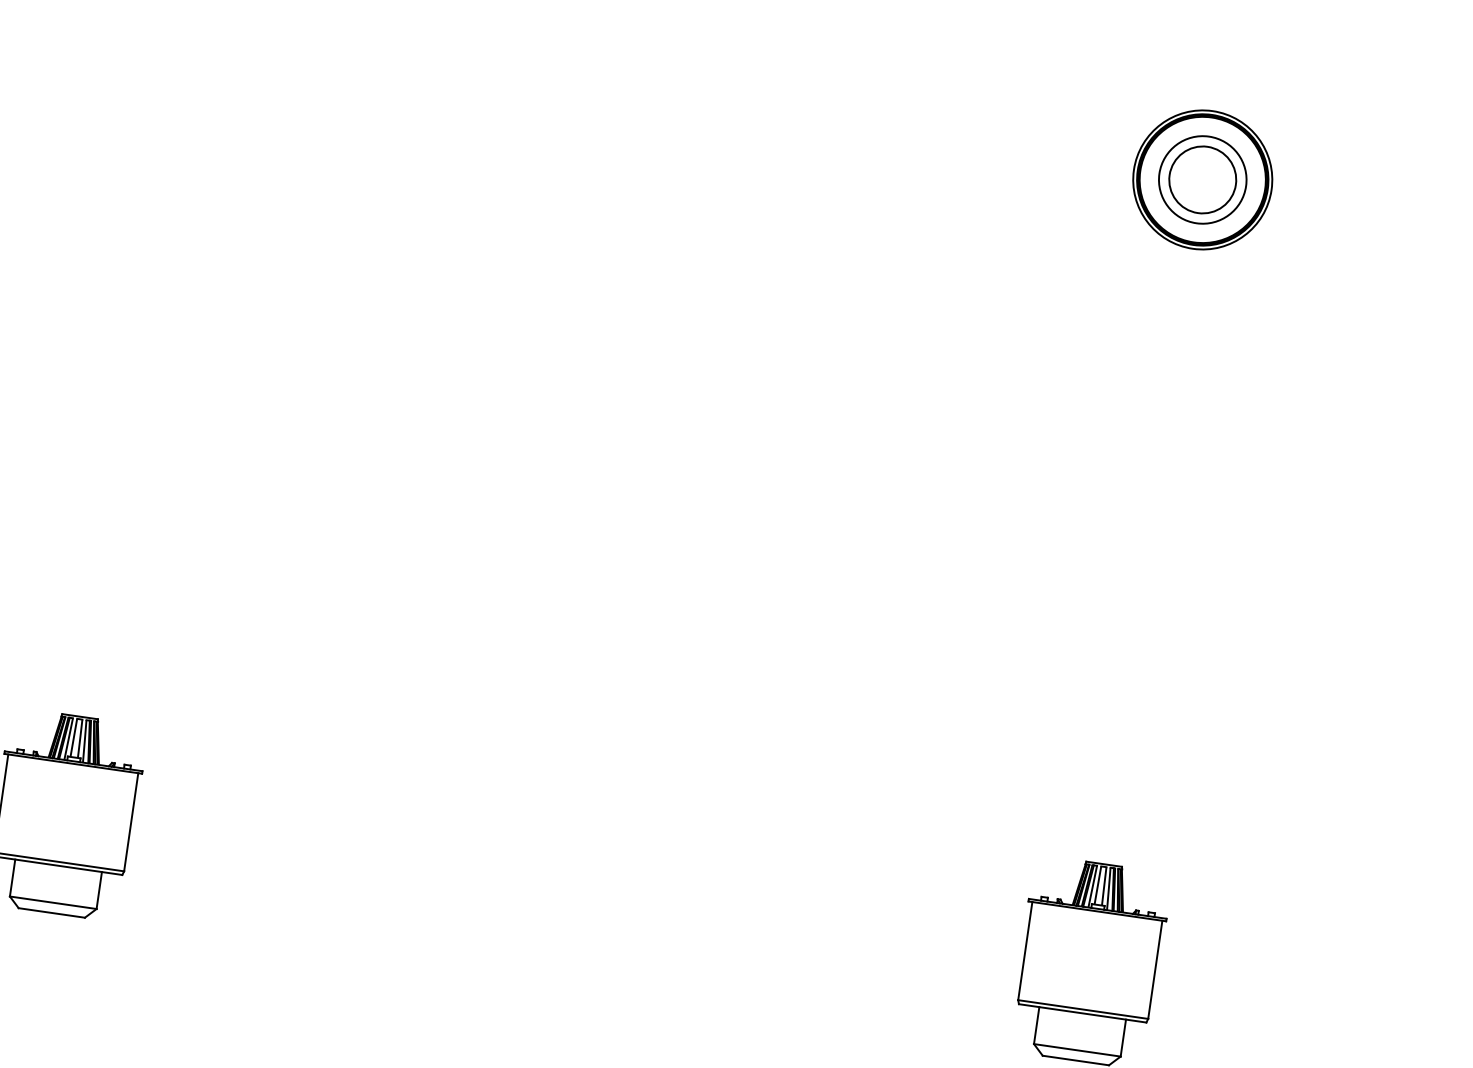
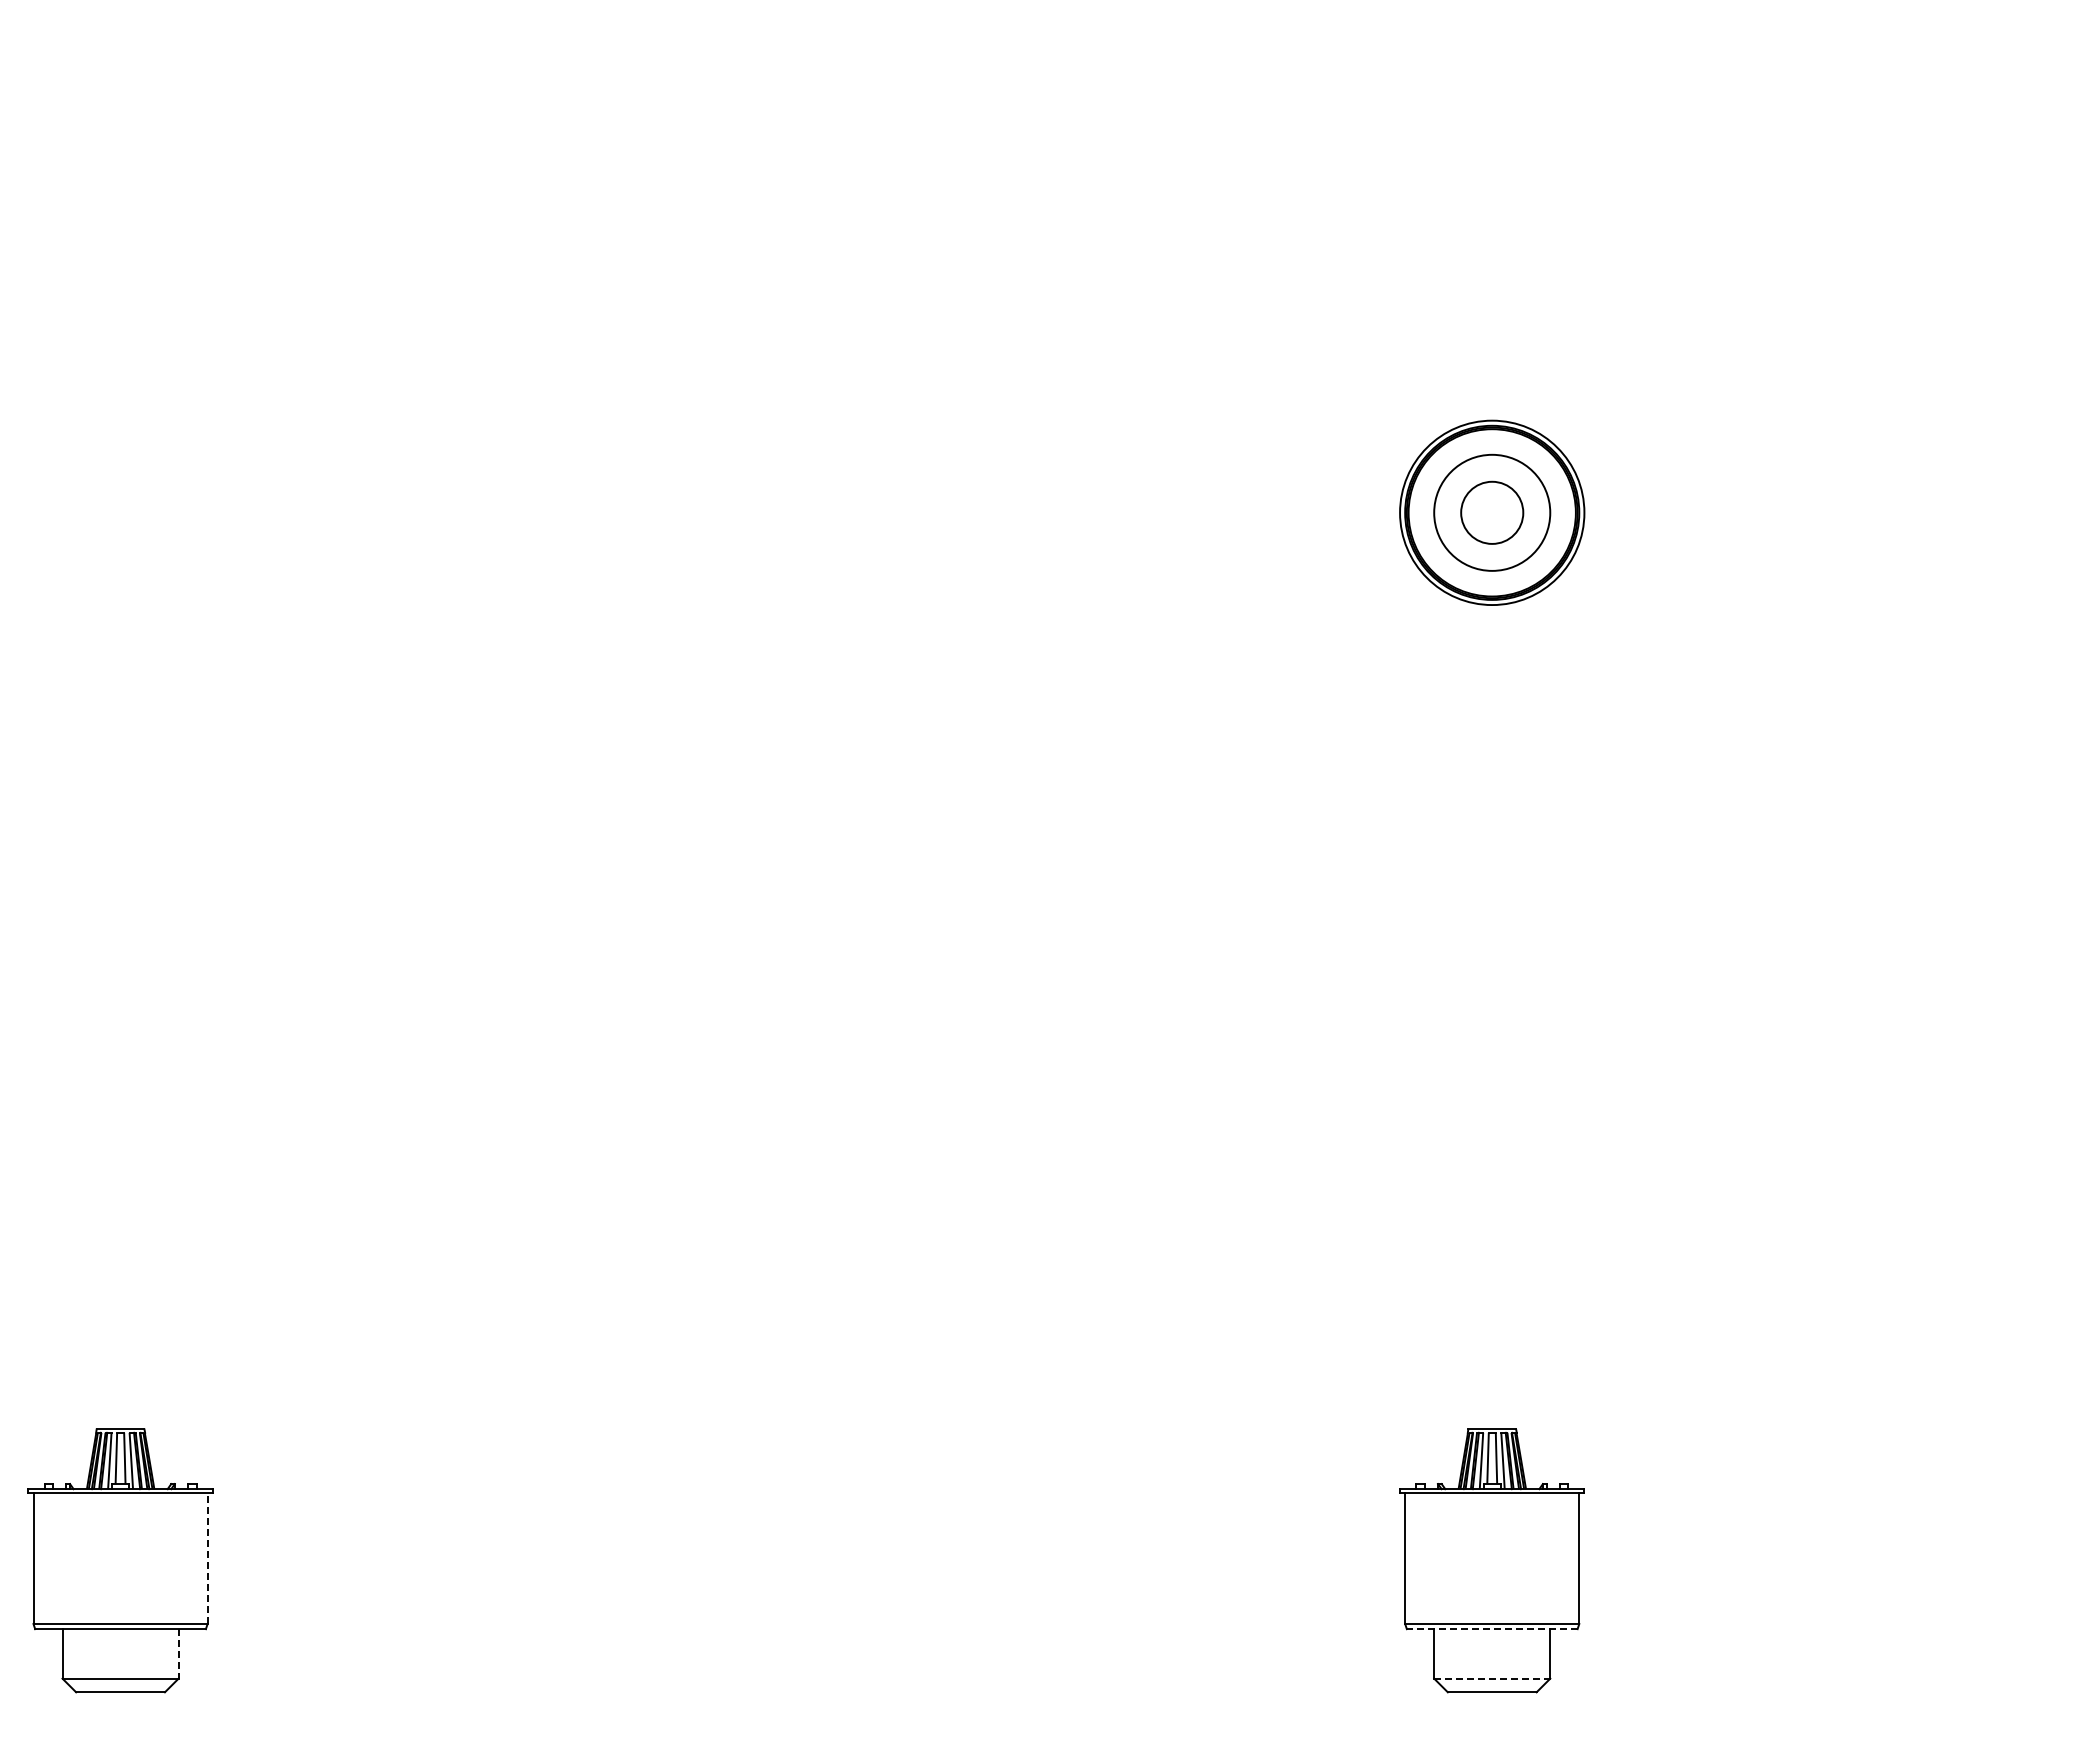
circle: (1202, 179) -> (1491, 512), size x0.7
line: (131, 822) -> (207, 1558), solid -> dashed
line: (99, 890) -> (178, 1653), solid -> dashed
line: (1082, 1013) -> (1491, 1629), solid -> dashed
line: (1077, 1050) -> (1492, 1678), solid -> dashed

